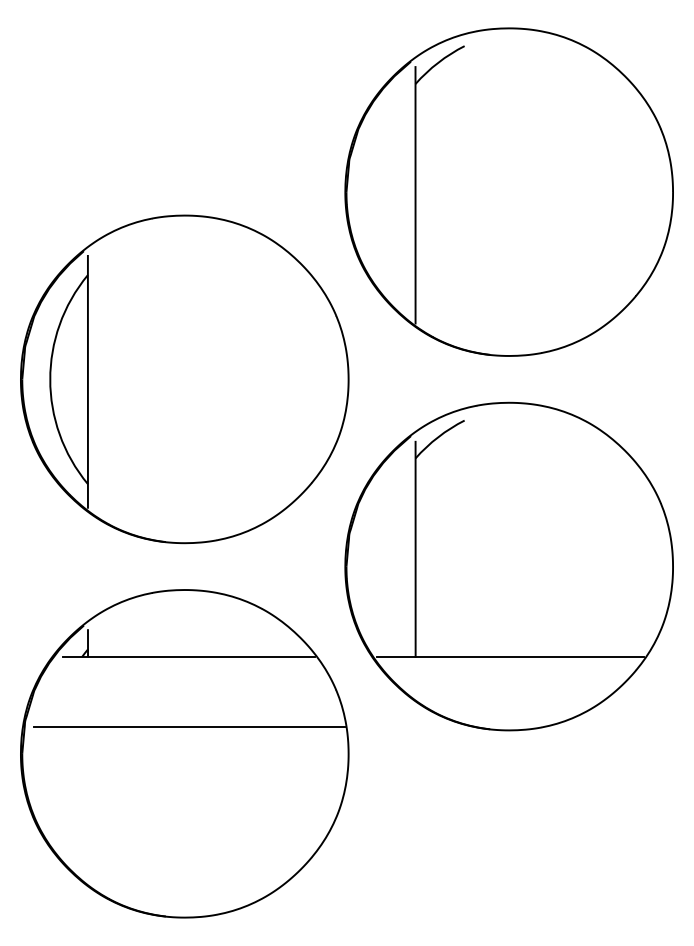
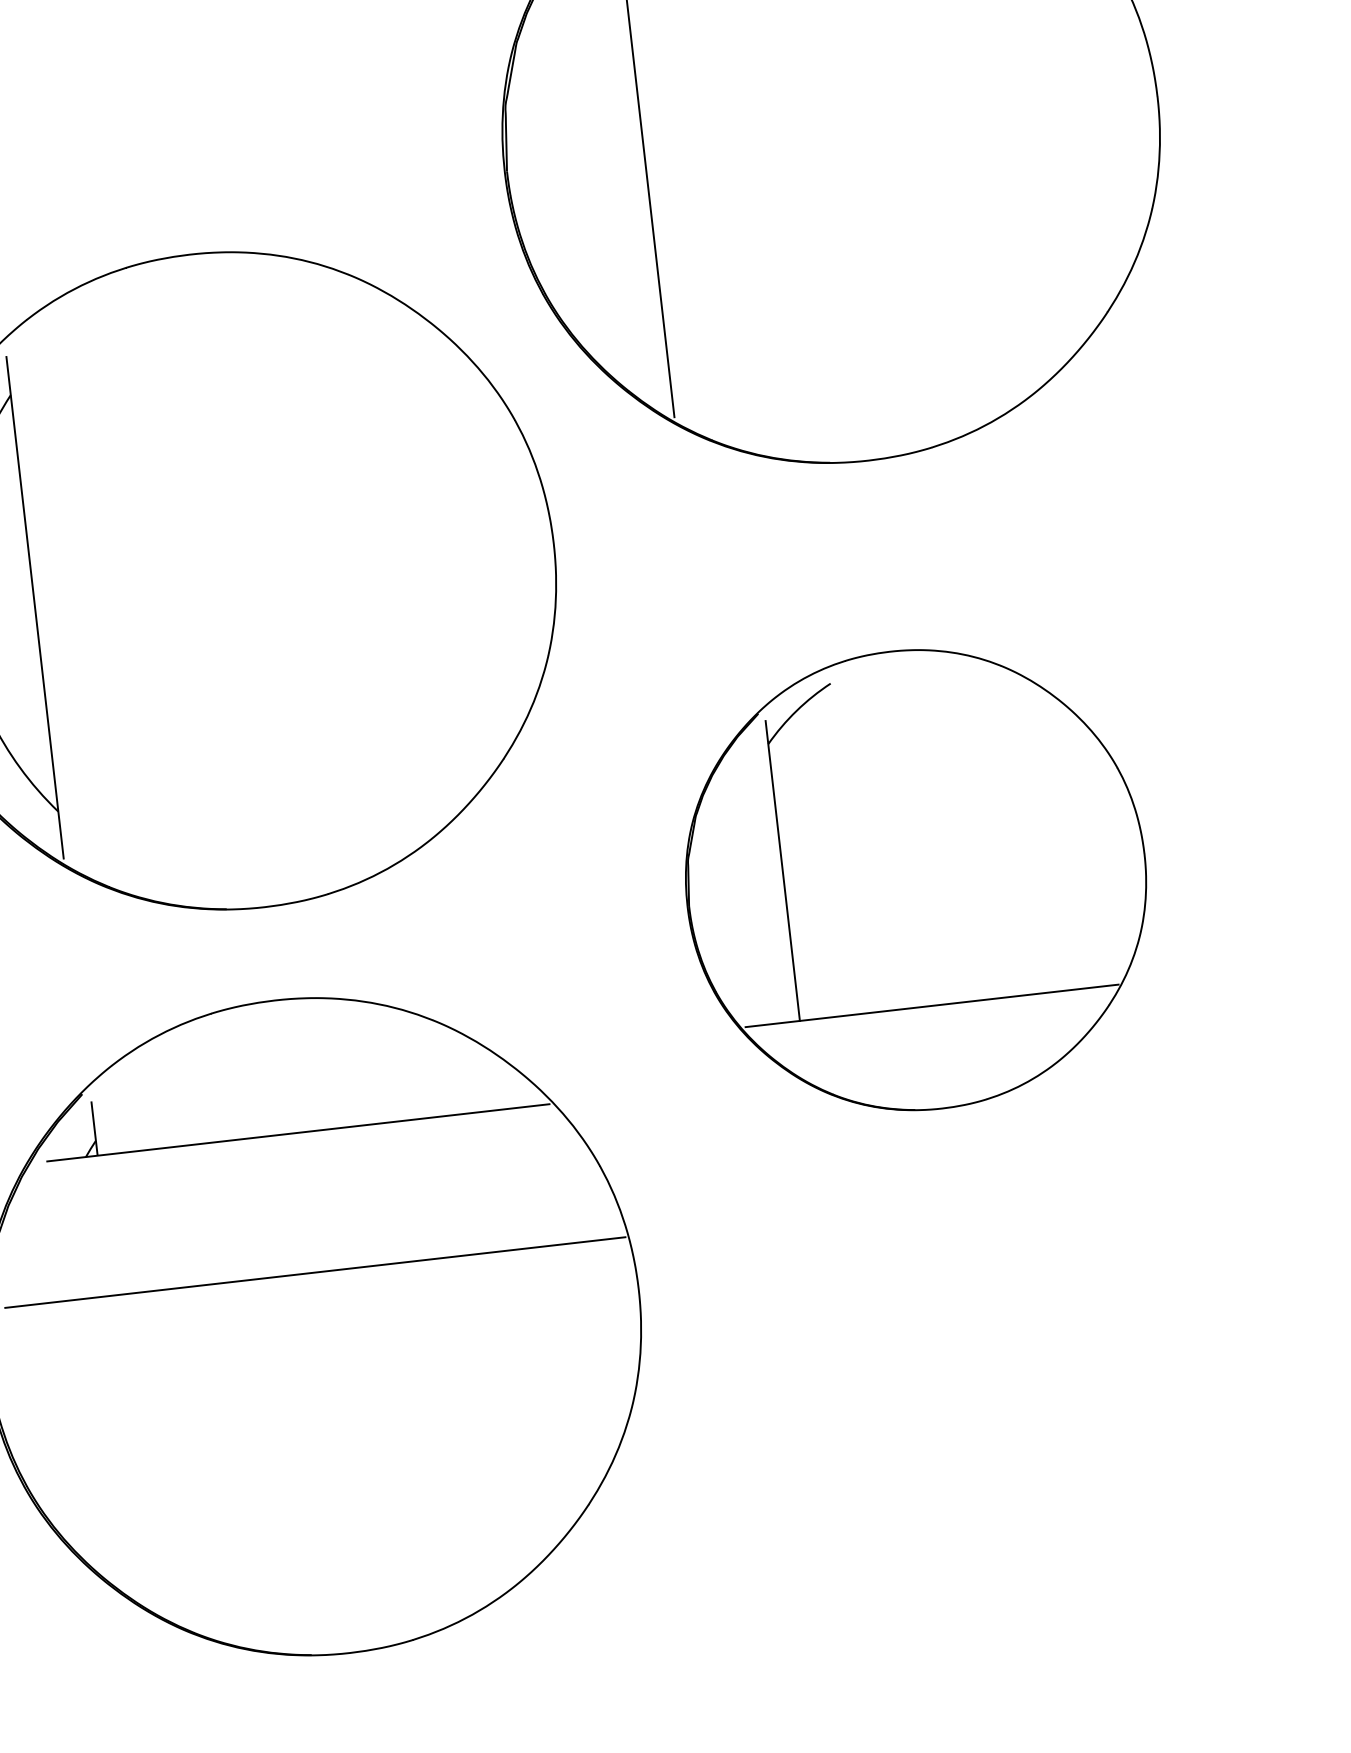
part: (508, 566) -> (914, 880), size x0.7

